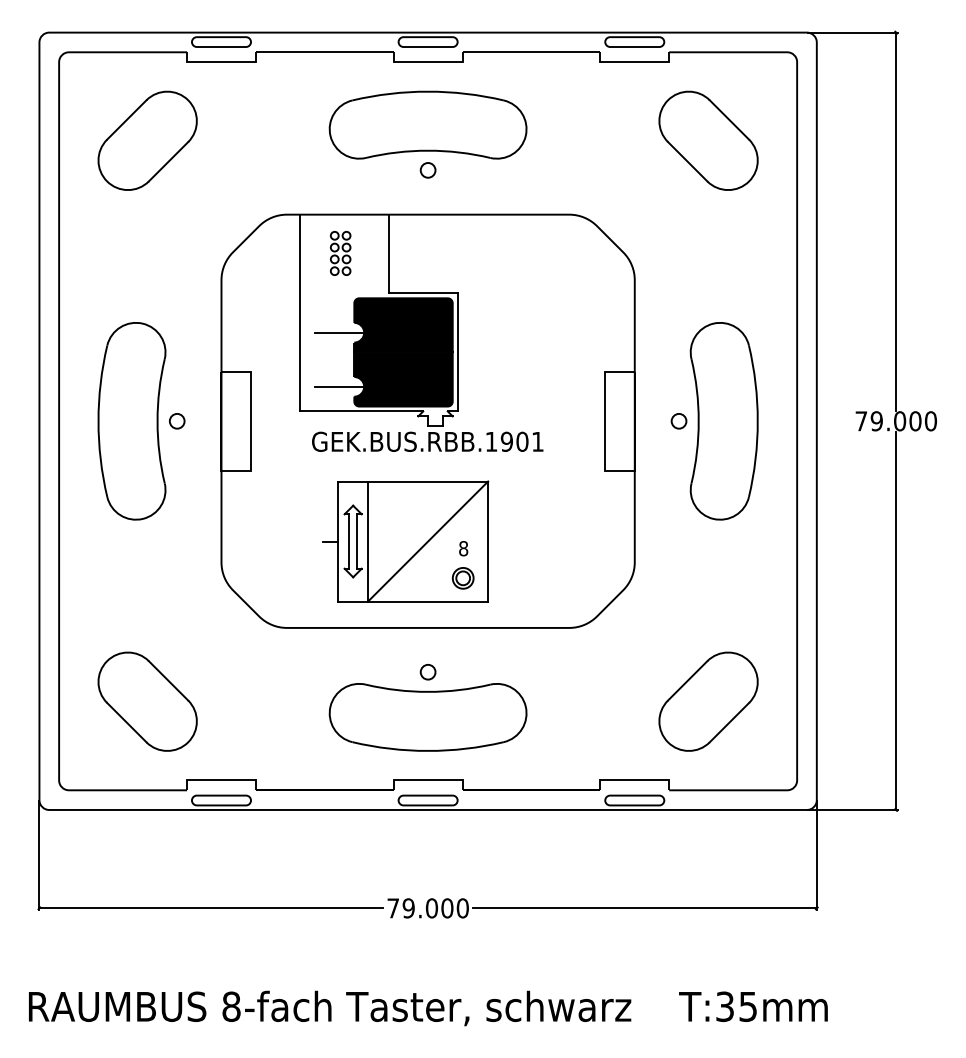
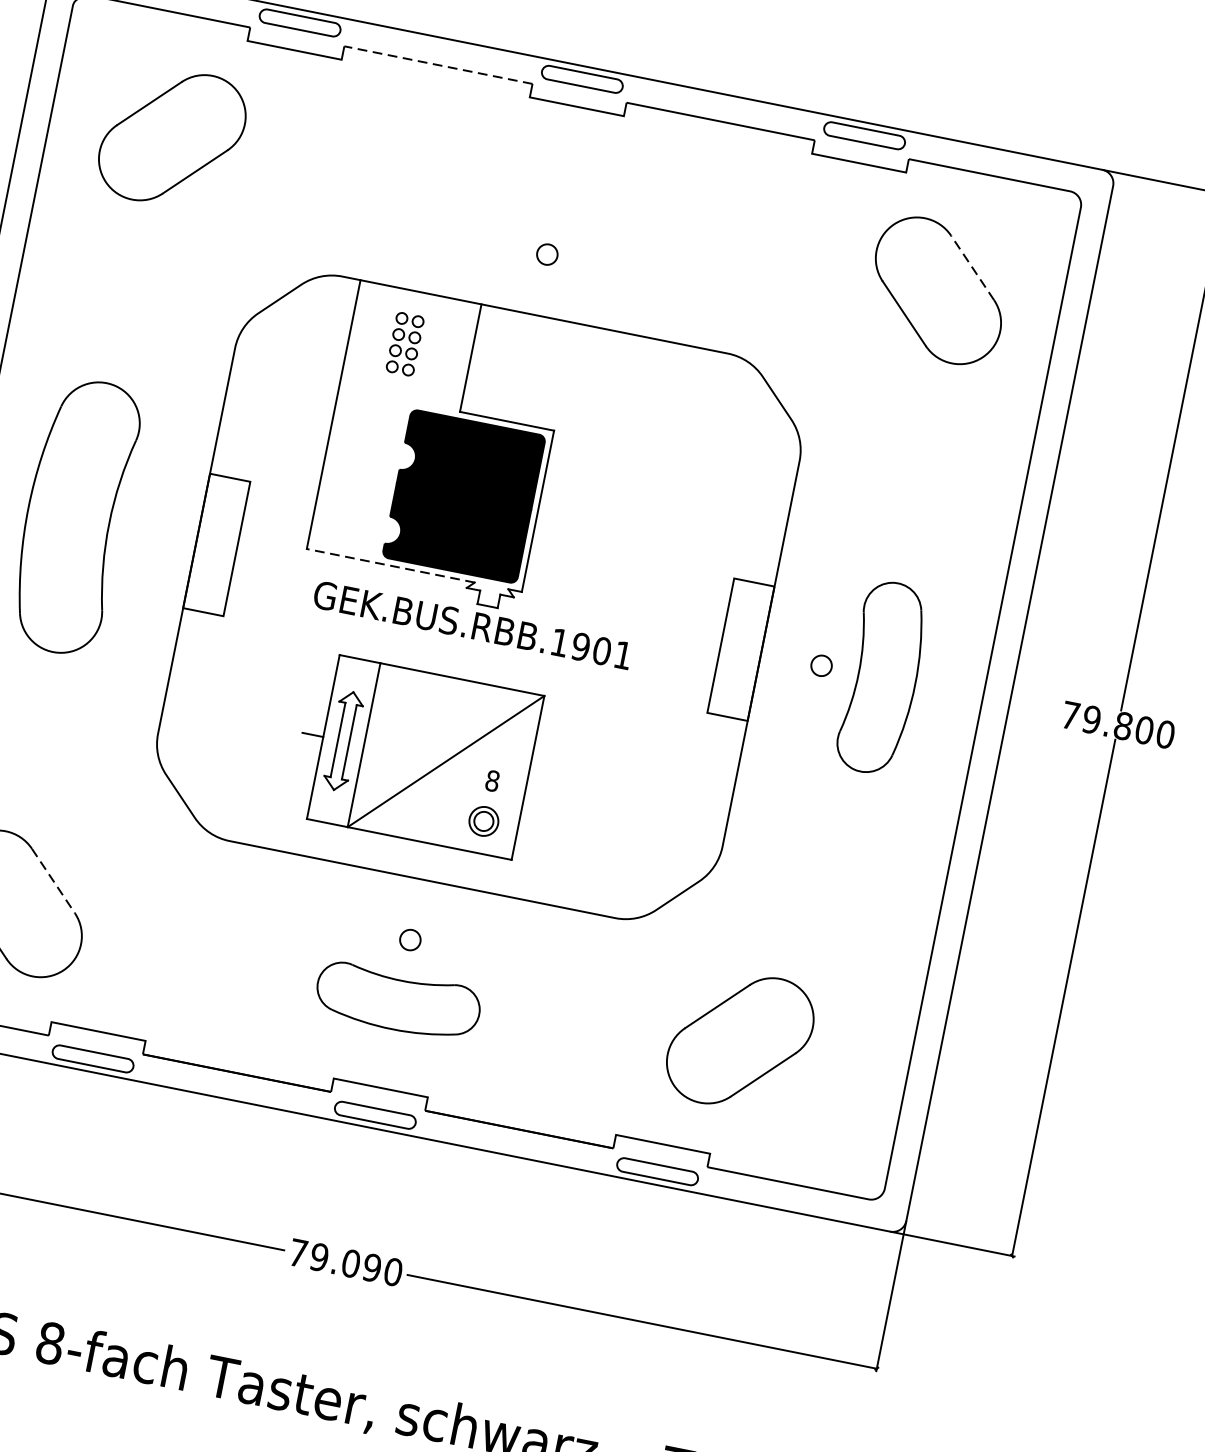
line: (324, 52) -> (437, 65), solid -> dashed
line: (729, 119) -> (972, 267), solid -> dashed
part: (427, 124) -> (559, 191), removed
line: (339, 332) -> (382, 451), removed
line: (339, 386) -> (367, 525), removed
line: (361, 411) -> (390, 565), solid -> dashed
circle: (177, 421) -> (136, 529), removed
part: (723, 421) -> (882, 678), size x0.7
text: (900, 421) -> (1124, 726), 79.000 -> 79.800
line: (168, 680) -> (53, 880), solid -> dashed
part: (708, 701) -> (740, 1040), moved
part: (427, 717) -> (397, 1001), size x0.6
text: (447, 908) -> (372, 1268), 79.000 -> 79.090

